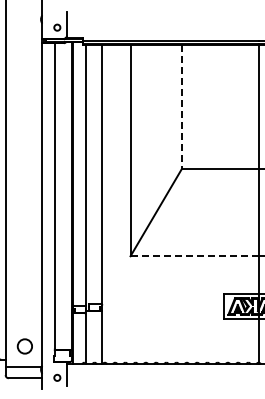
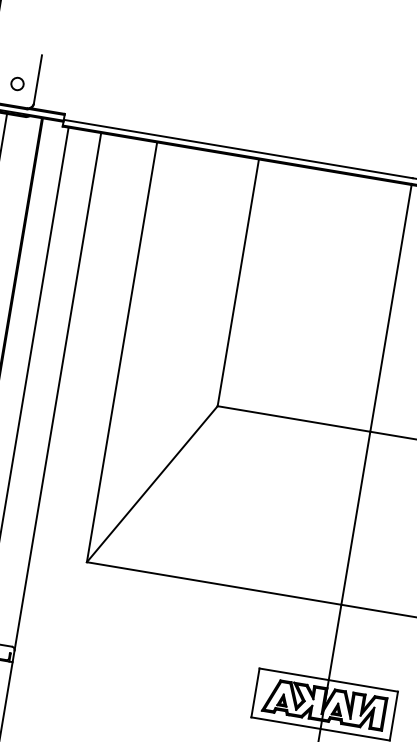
line: (181, 107) -> (237, 283), dashed -> solid
line: (194, 256) -> (213, 583), dashed -> solid

